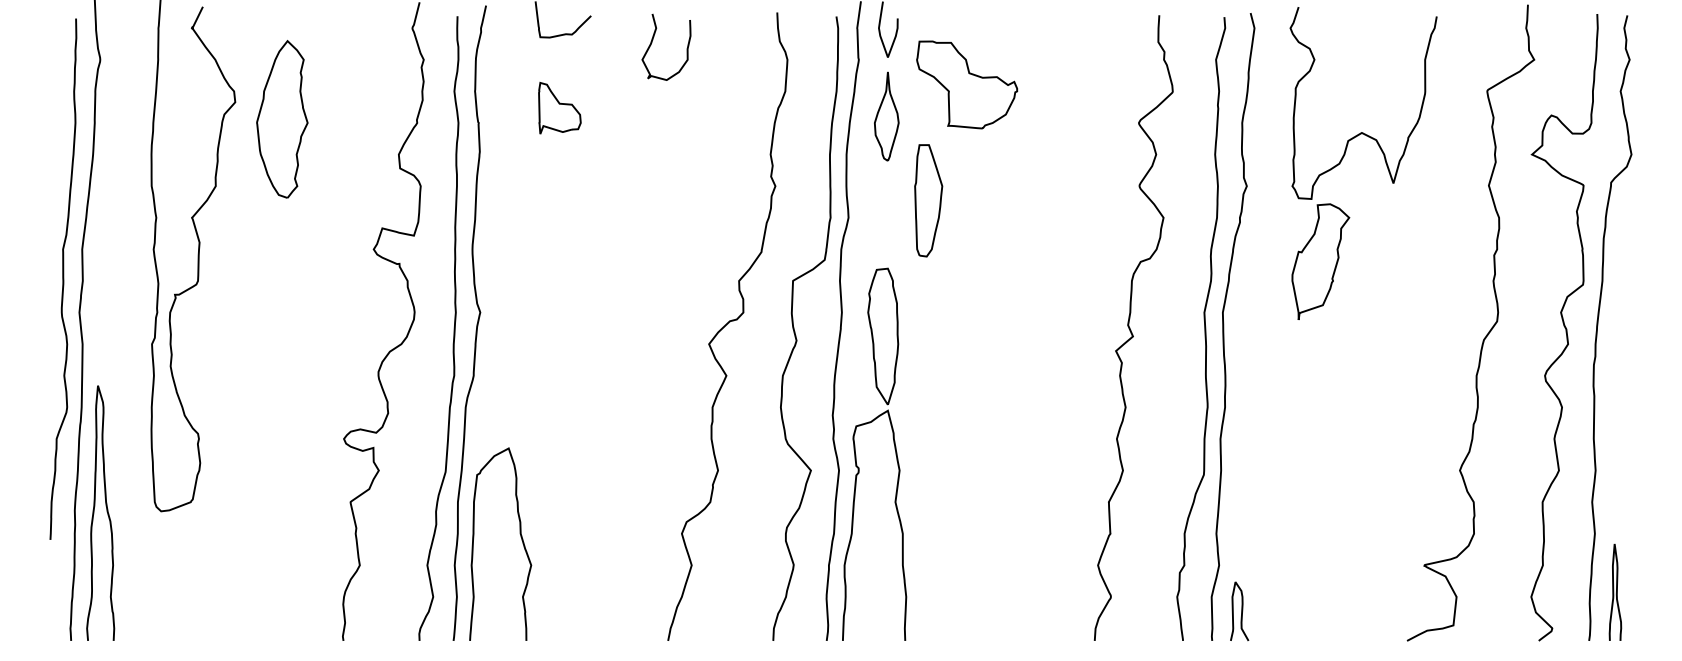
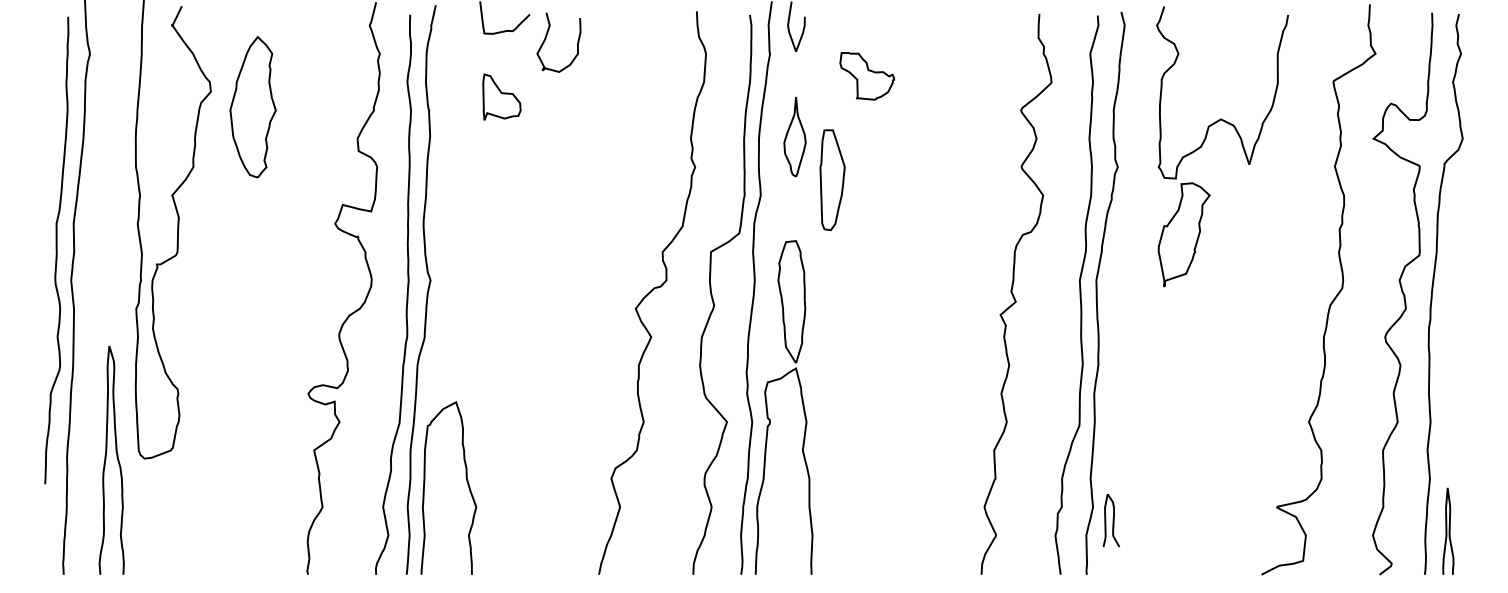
curve: (653, 40) -> (547, 36), moved
part: (967, 84) -> (867, 75), size x0.6
part: (886, 116) -> (794, 136), moved
curve: (94, 512) -> (106, 459), moved
curve: (1241, 611) -> (1113, 520), moved

